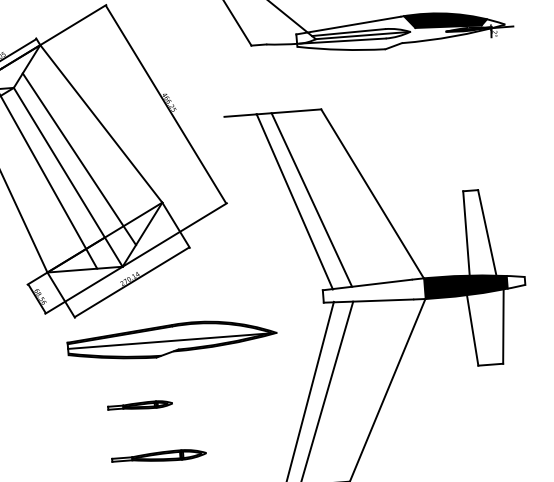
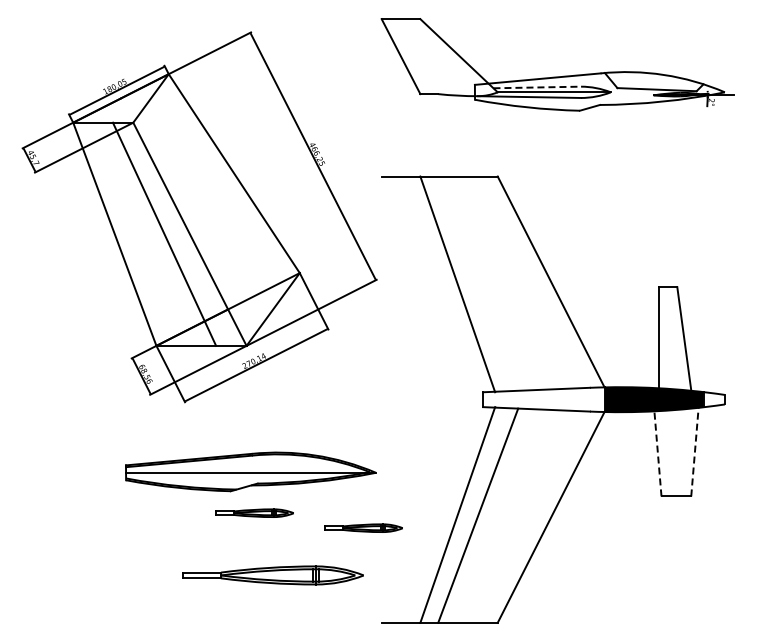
fill: (445, 20) -> (653, 81), removed
line: (348, 32) -> (537, 87), solid -> dashed
line: (79, 159) -> (204, 213), removed
line: (312, 199) -> (478, 283), removed
line: (503, 326) -> (694, 451), solid -> dashed
line: (472, 330) -> (657, 453), solid -> dashed
part: (171, 339) -> (250, 471), moved
part: (231, 410) -> (363, 527), added
part: (159, 456) -> (272, 575), size x1.6

